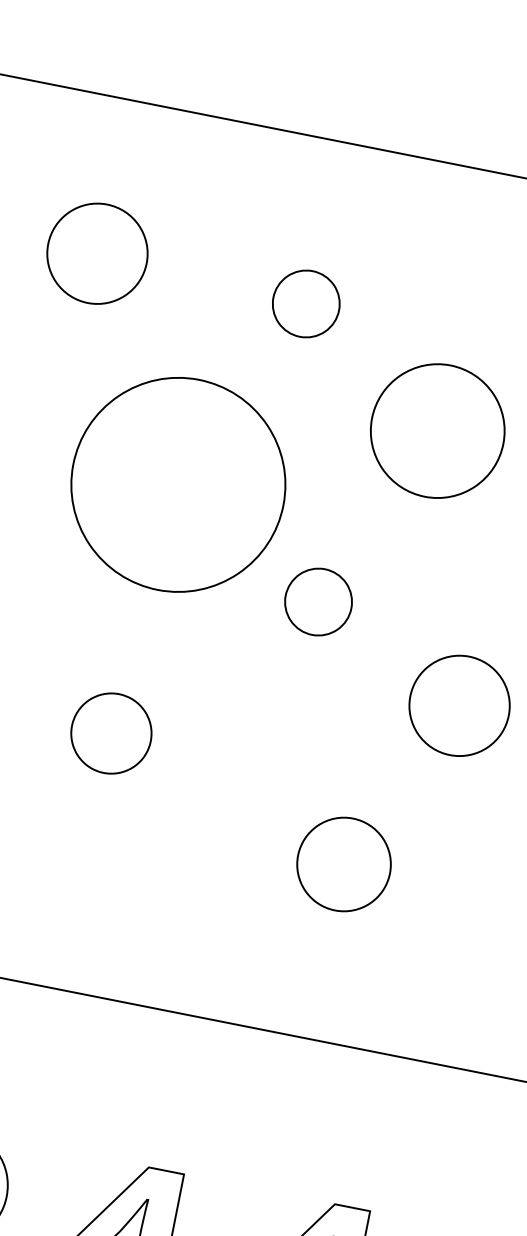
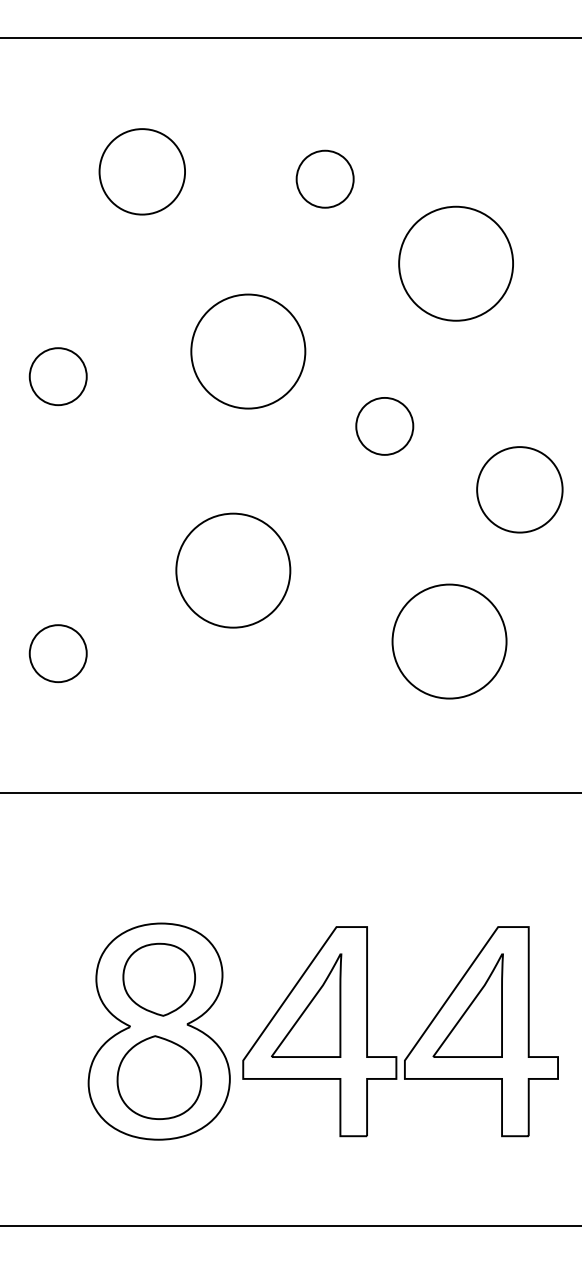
part: (178, 484) -> (248, 351), size x0.62
part: (111, 733) -> (233, 570), size x1.67
part: (344, 864) -> (449, 641), size x1.43

